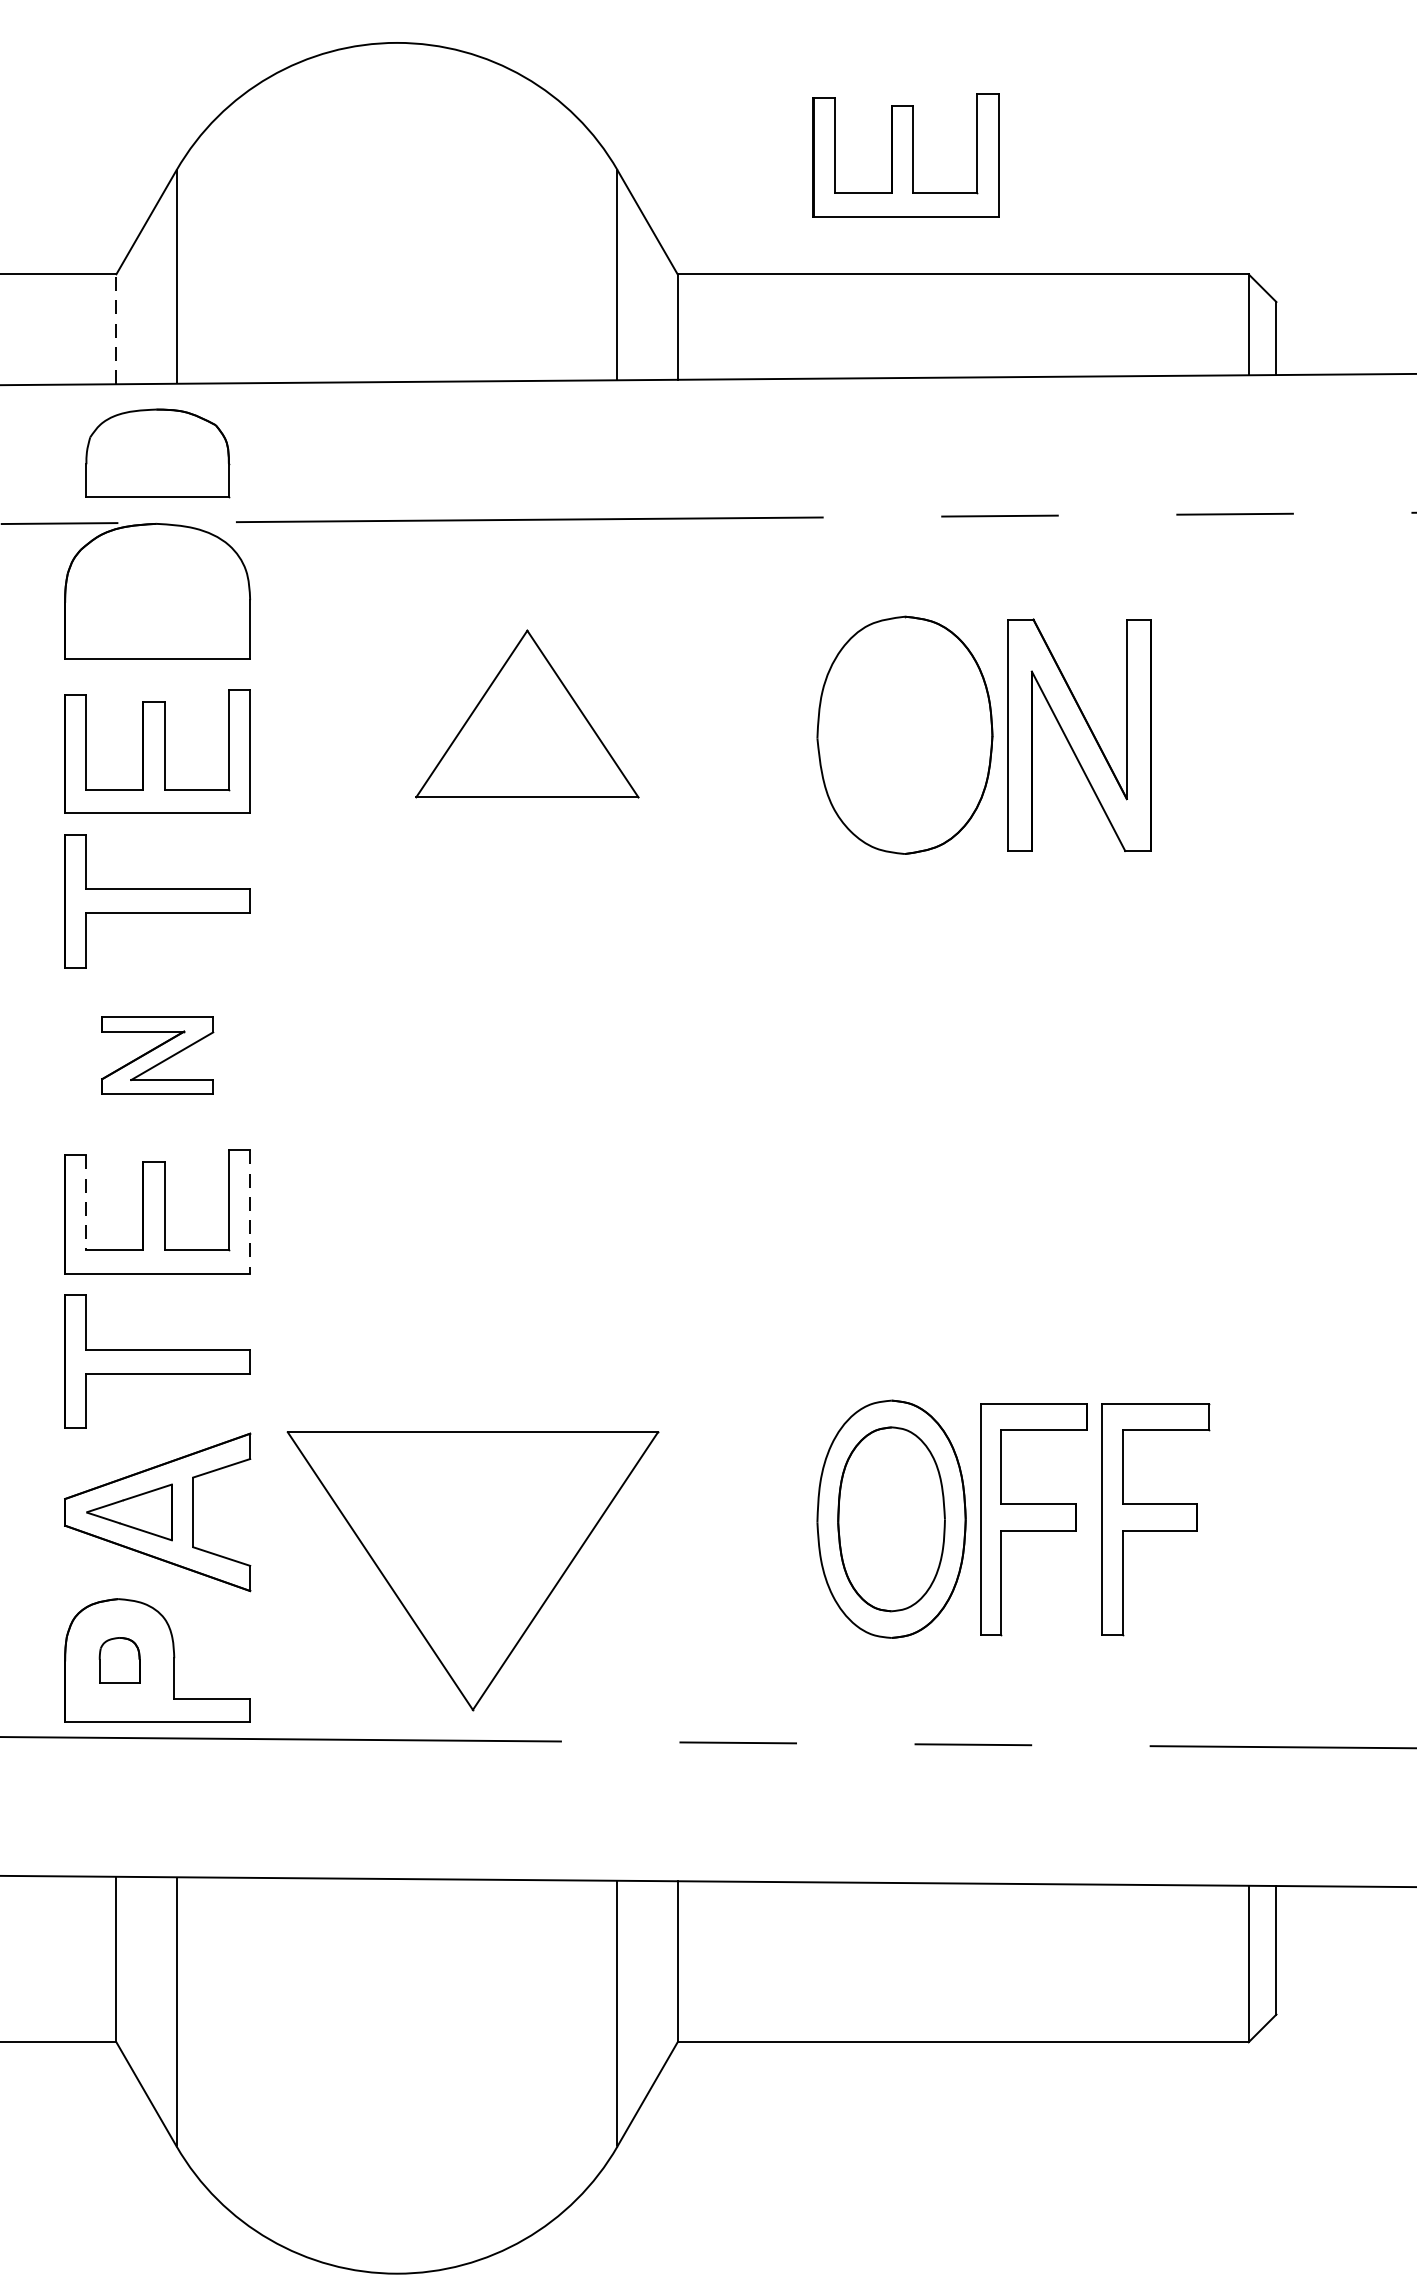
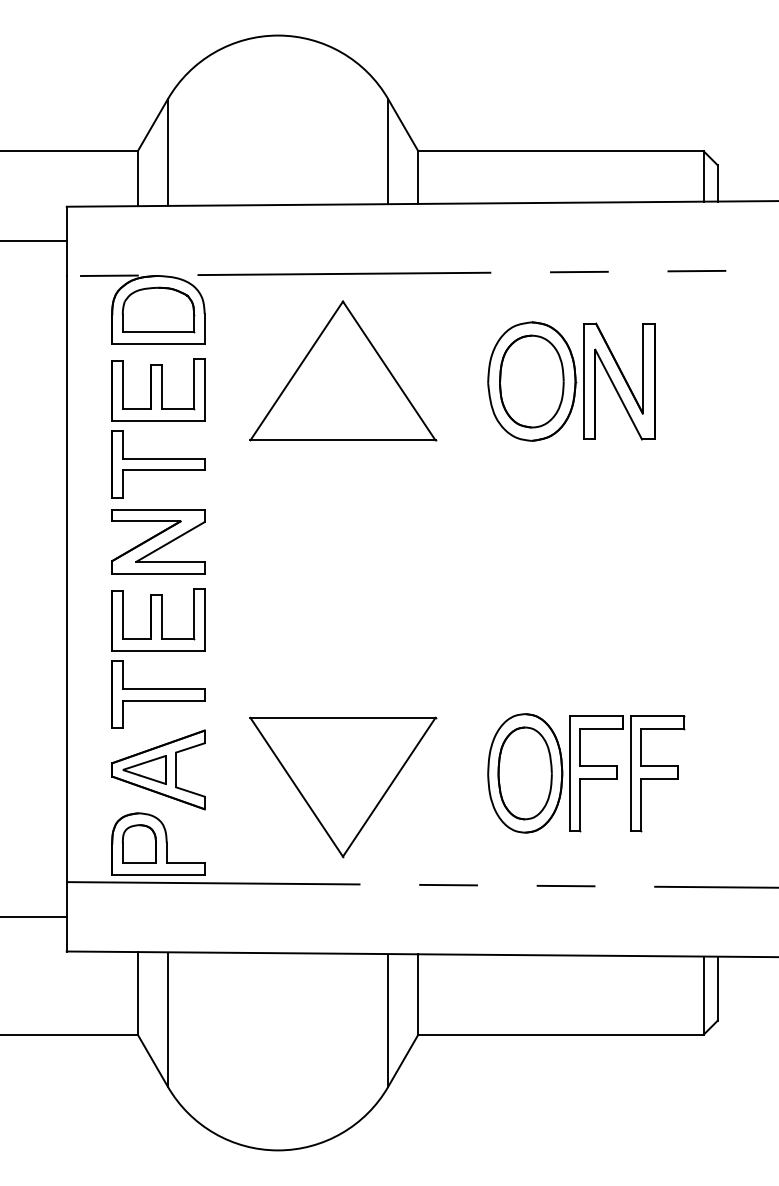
part: (906, 154) -> (532, 91), removed
line: (115, 328) -> (137, 178), dashed -> solid
part: (157, 452) -> (158, 309), moved
part: (527, 713) -> (343, 370), size x1.67
part: (904, 735) -> (531, 381), added
part: (157, 1055) -> (158, 541), size x1.67
line: (85, 1203) -> (122, 615), dashed -> solid
line: (249, 1211) -> (204, 619), dashed -> solid
part: (473, 1571) -> (343, 787), moved
part: (119, 1659) -> (139, 843), size x1.67

